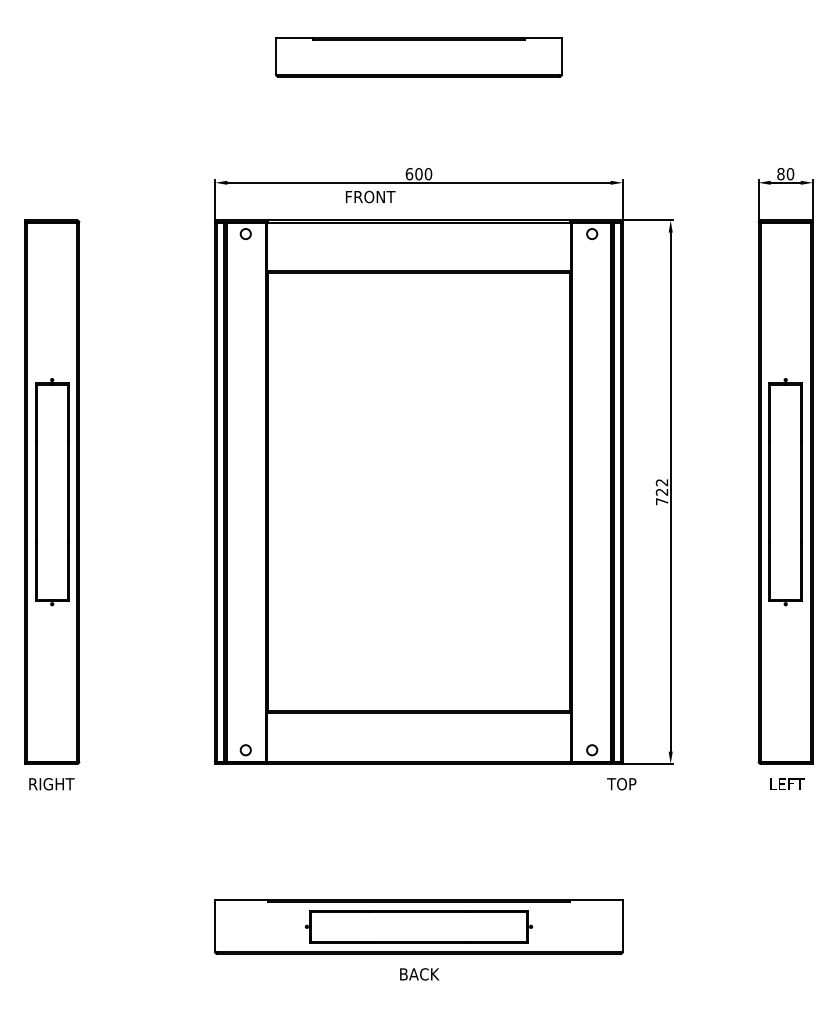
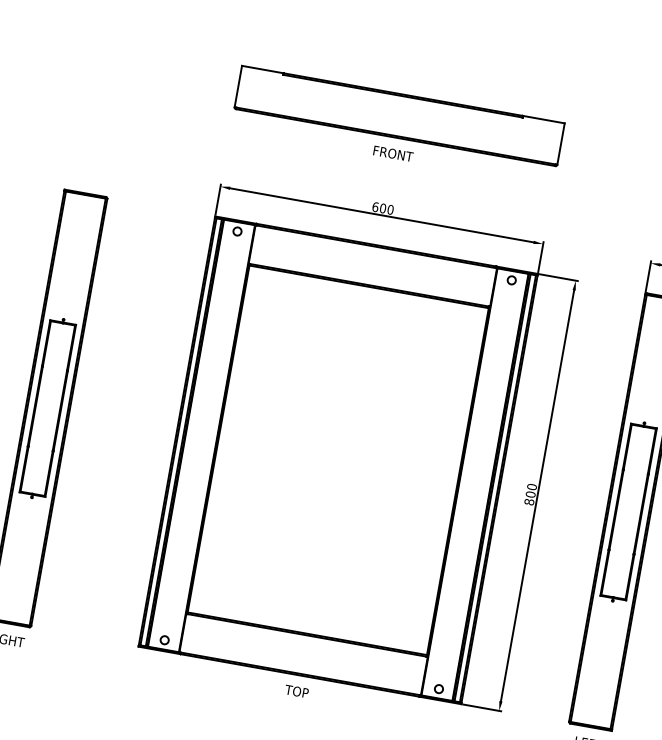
part: (418, 57) -> (399, 116), size x1.43
text: (370, 196) -> (393, 153), moved
text: (661, 491) -> (530, 493), 722 -> 800
text: (621, 784) -> (296, 691), moved

